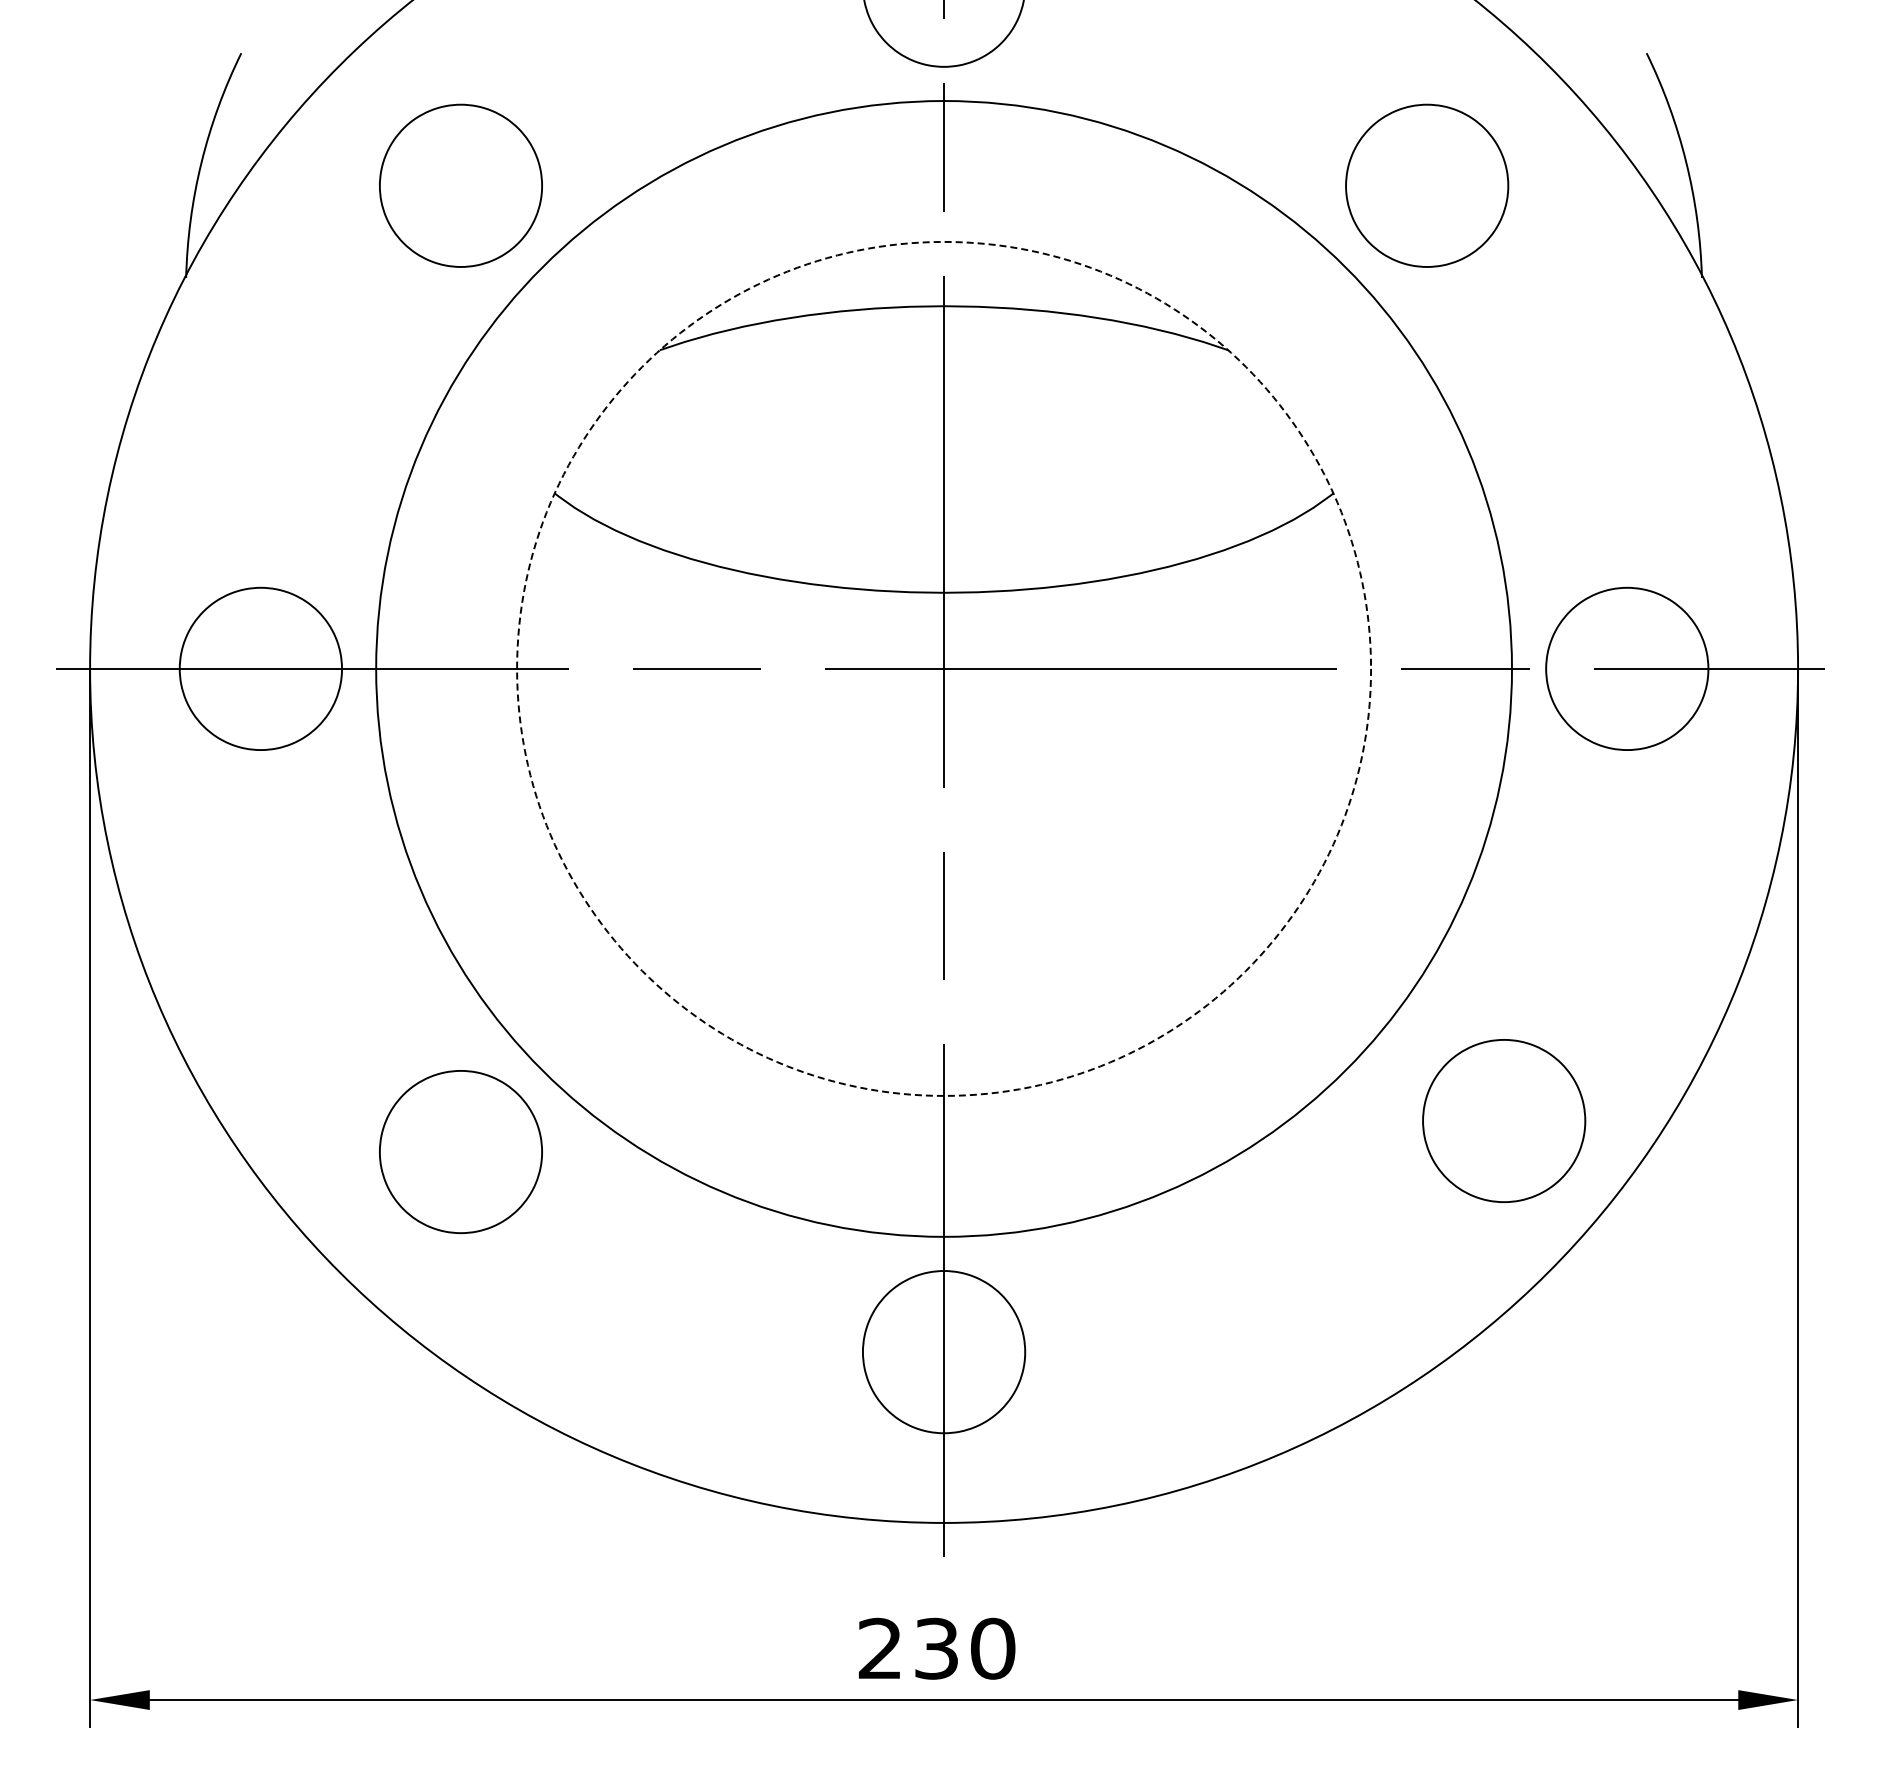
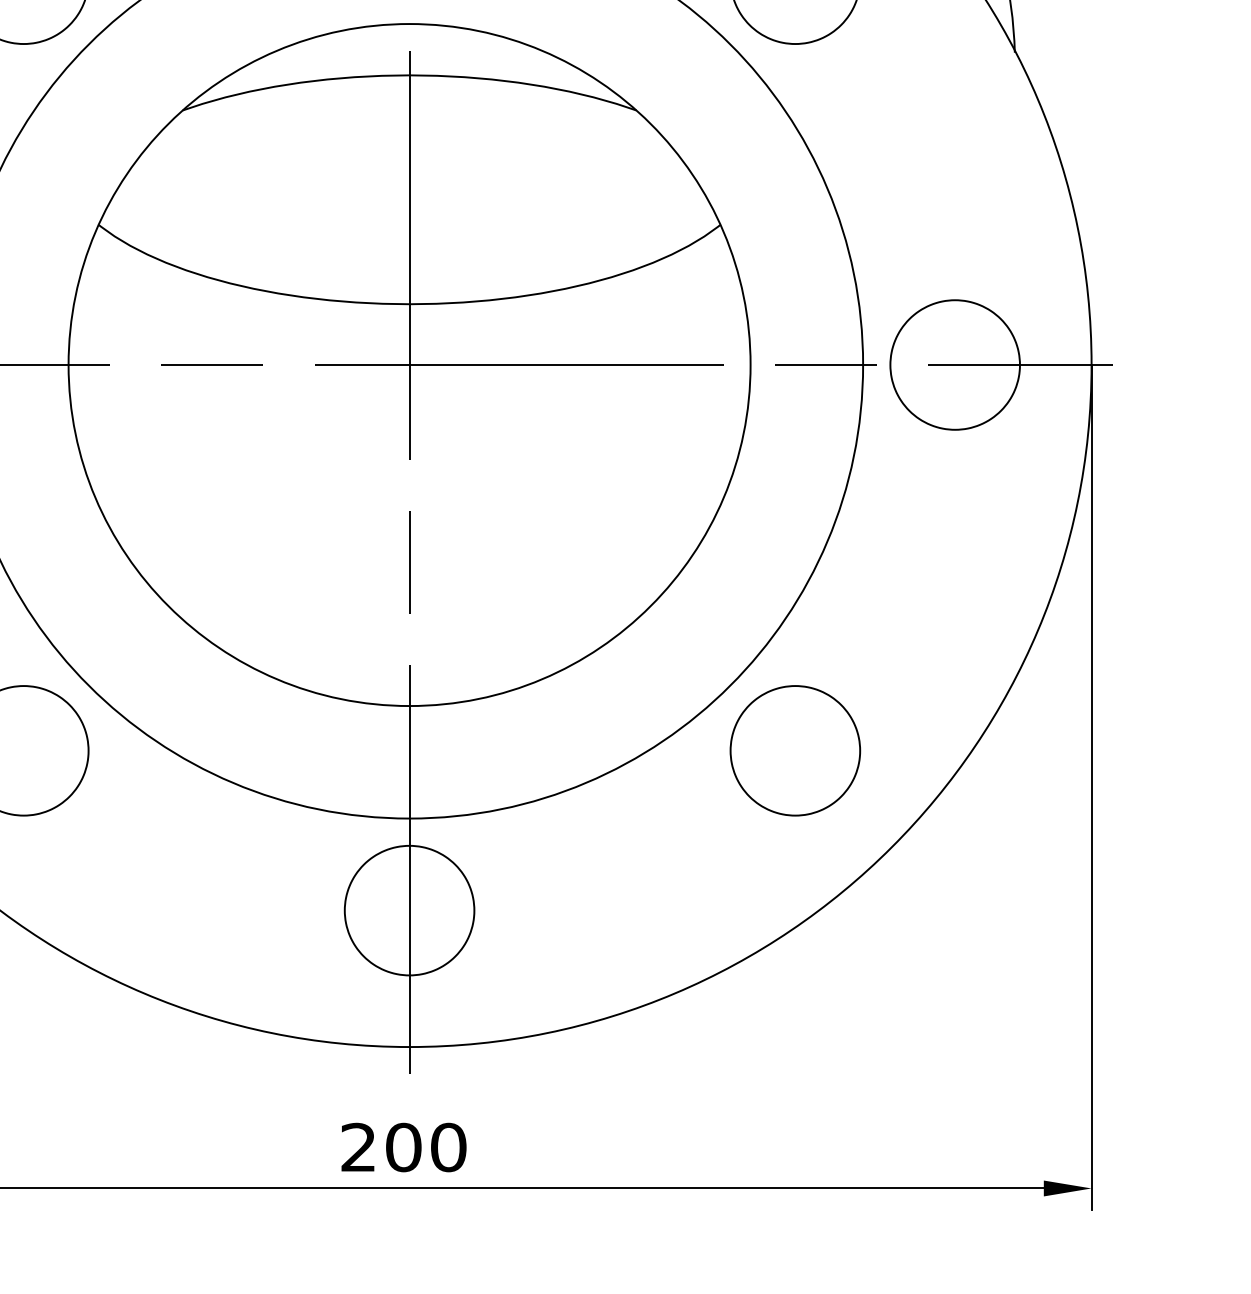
circle: (944, 668) -> (409, 364), dashed -> solid
part: (1504, 1121) -> (795, 751), moved
text: (936, 1648) -> (403, 1147), 230 -> 200

